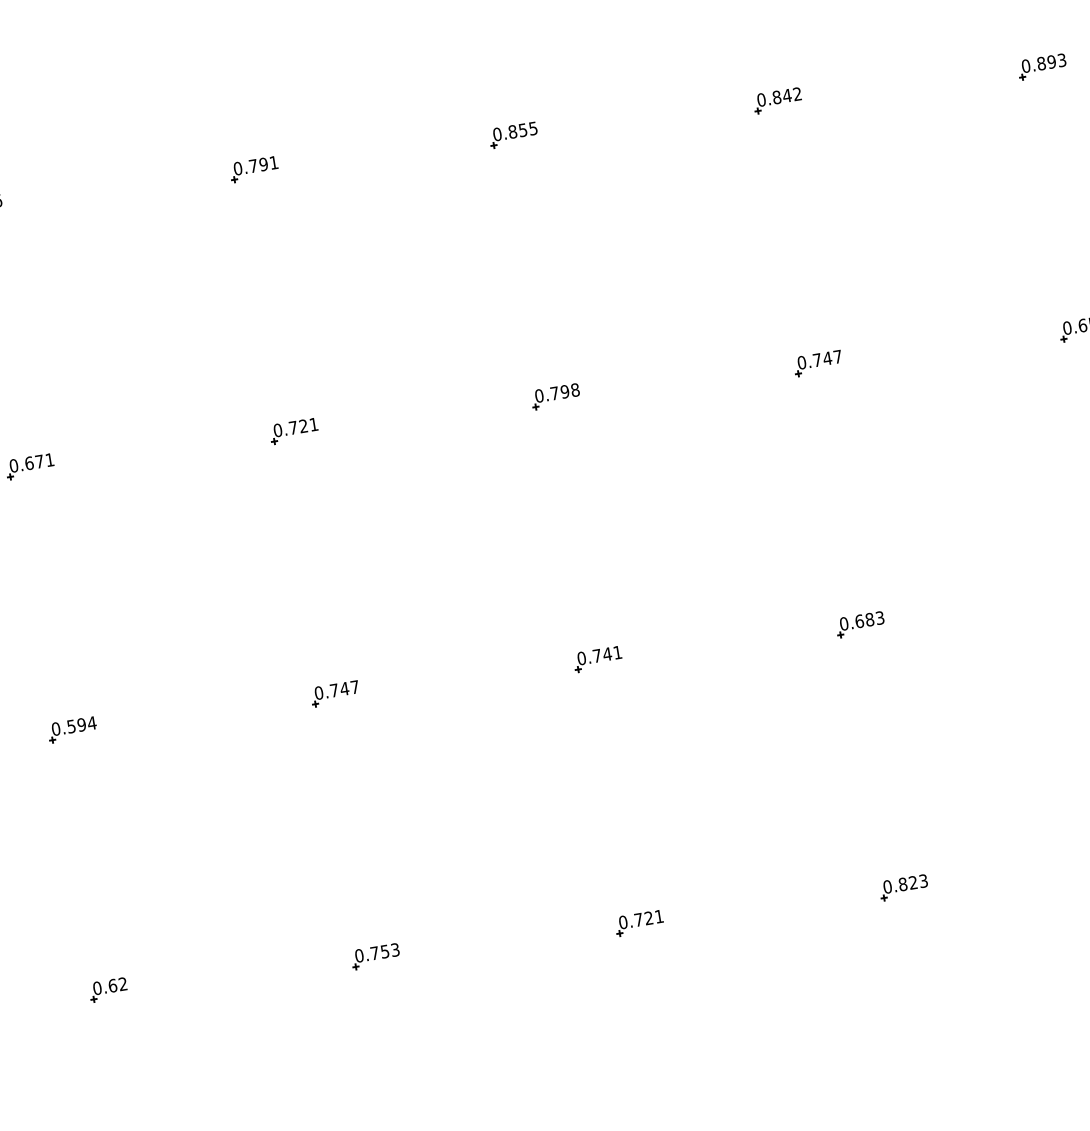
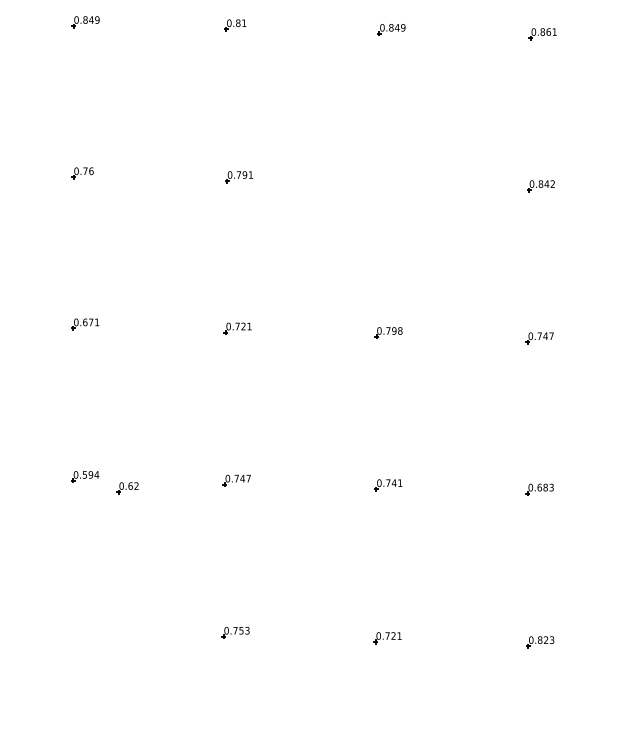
part: (513, 135) -> (388, 181), removed
part: (108, 990) -> (127, 488), moved

